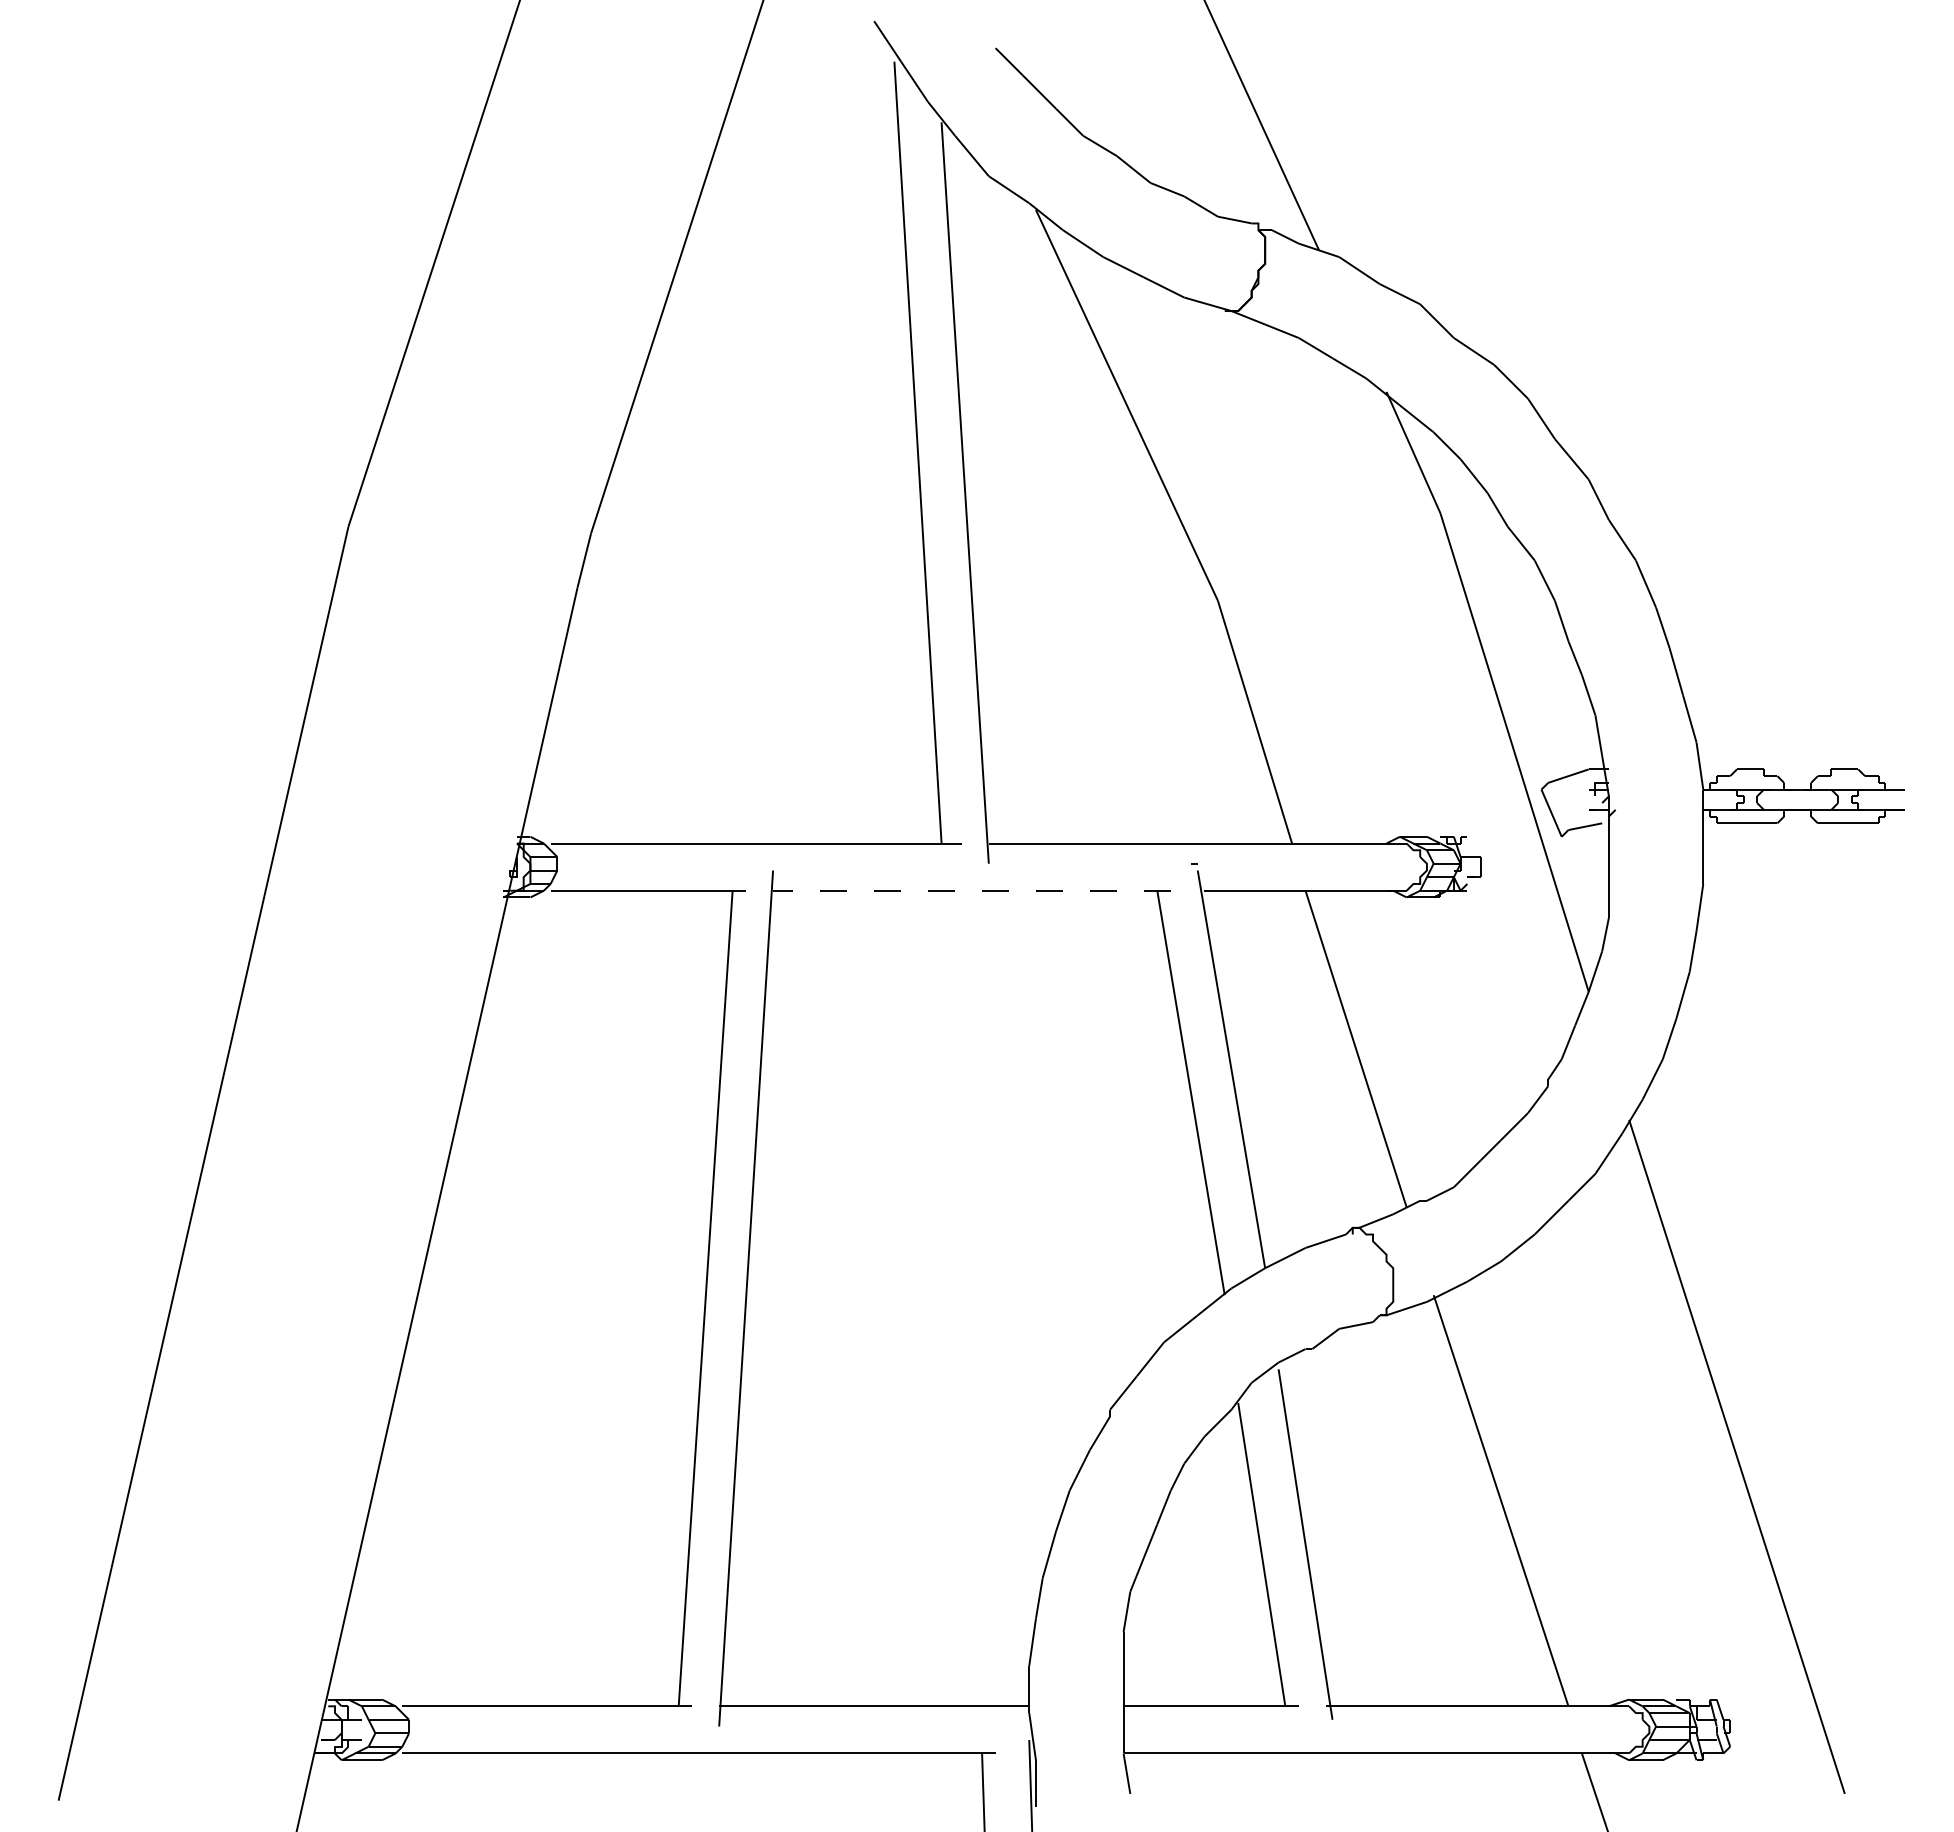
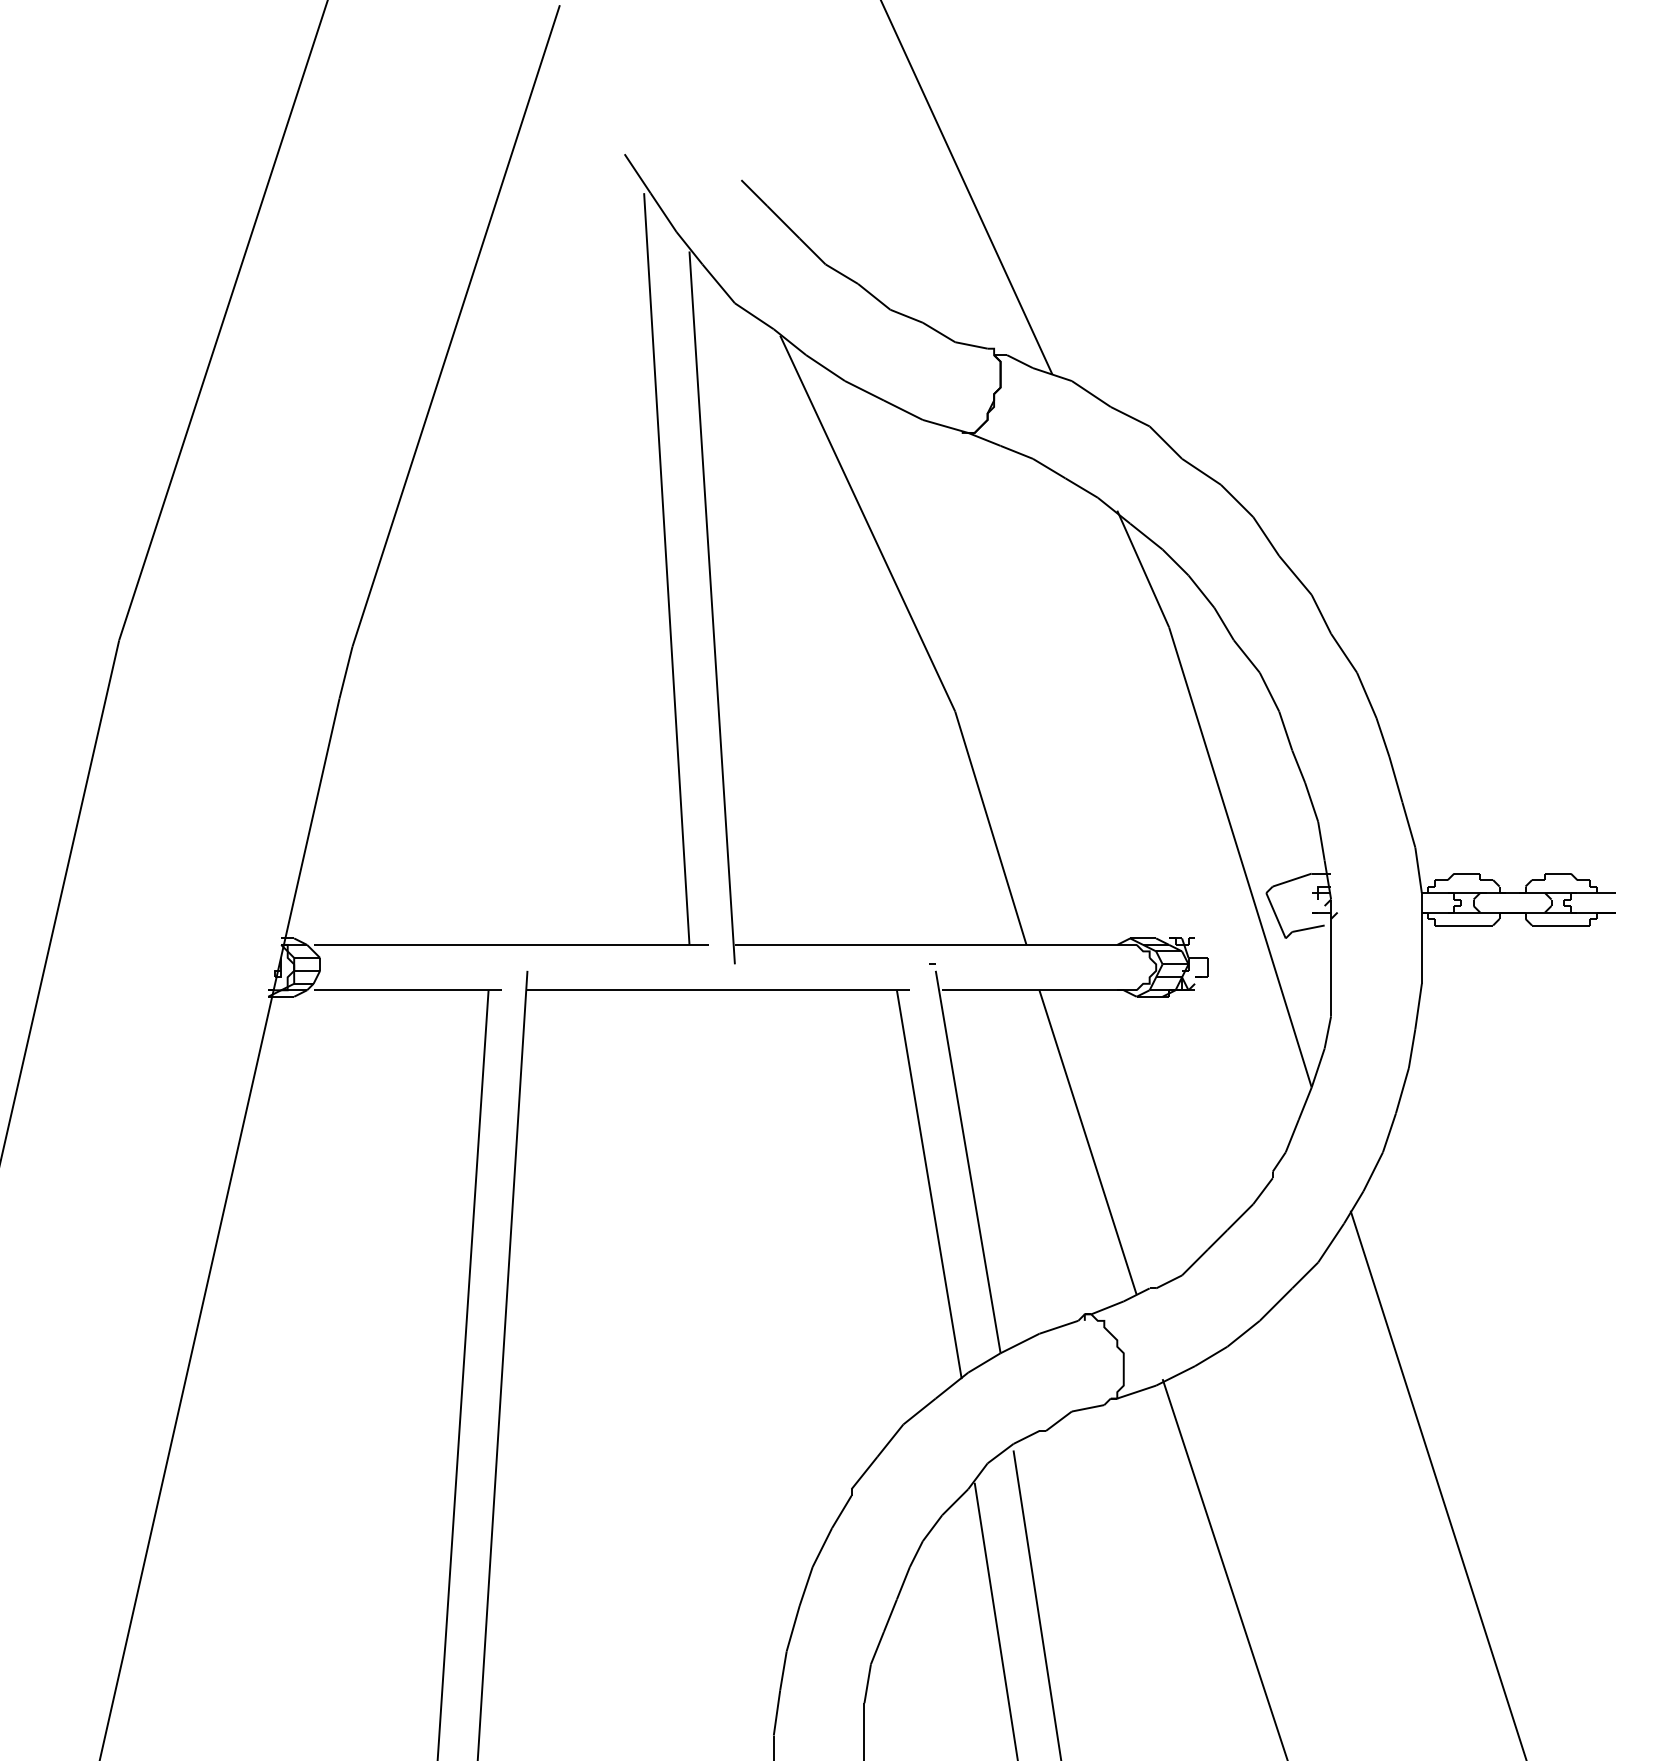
line: (971, 890) -> (718, 990), dashed -> solid

